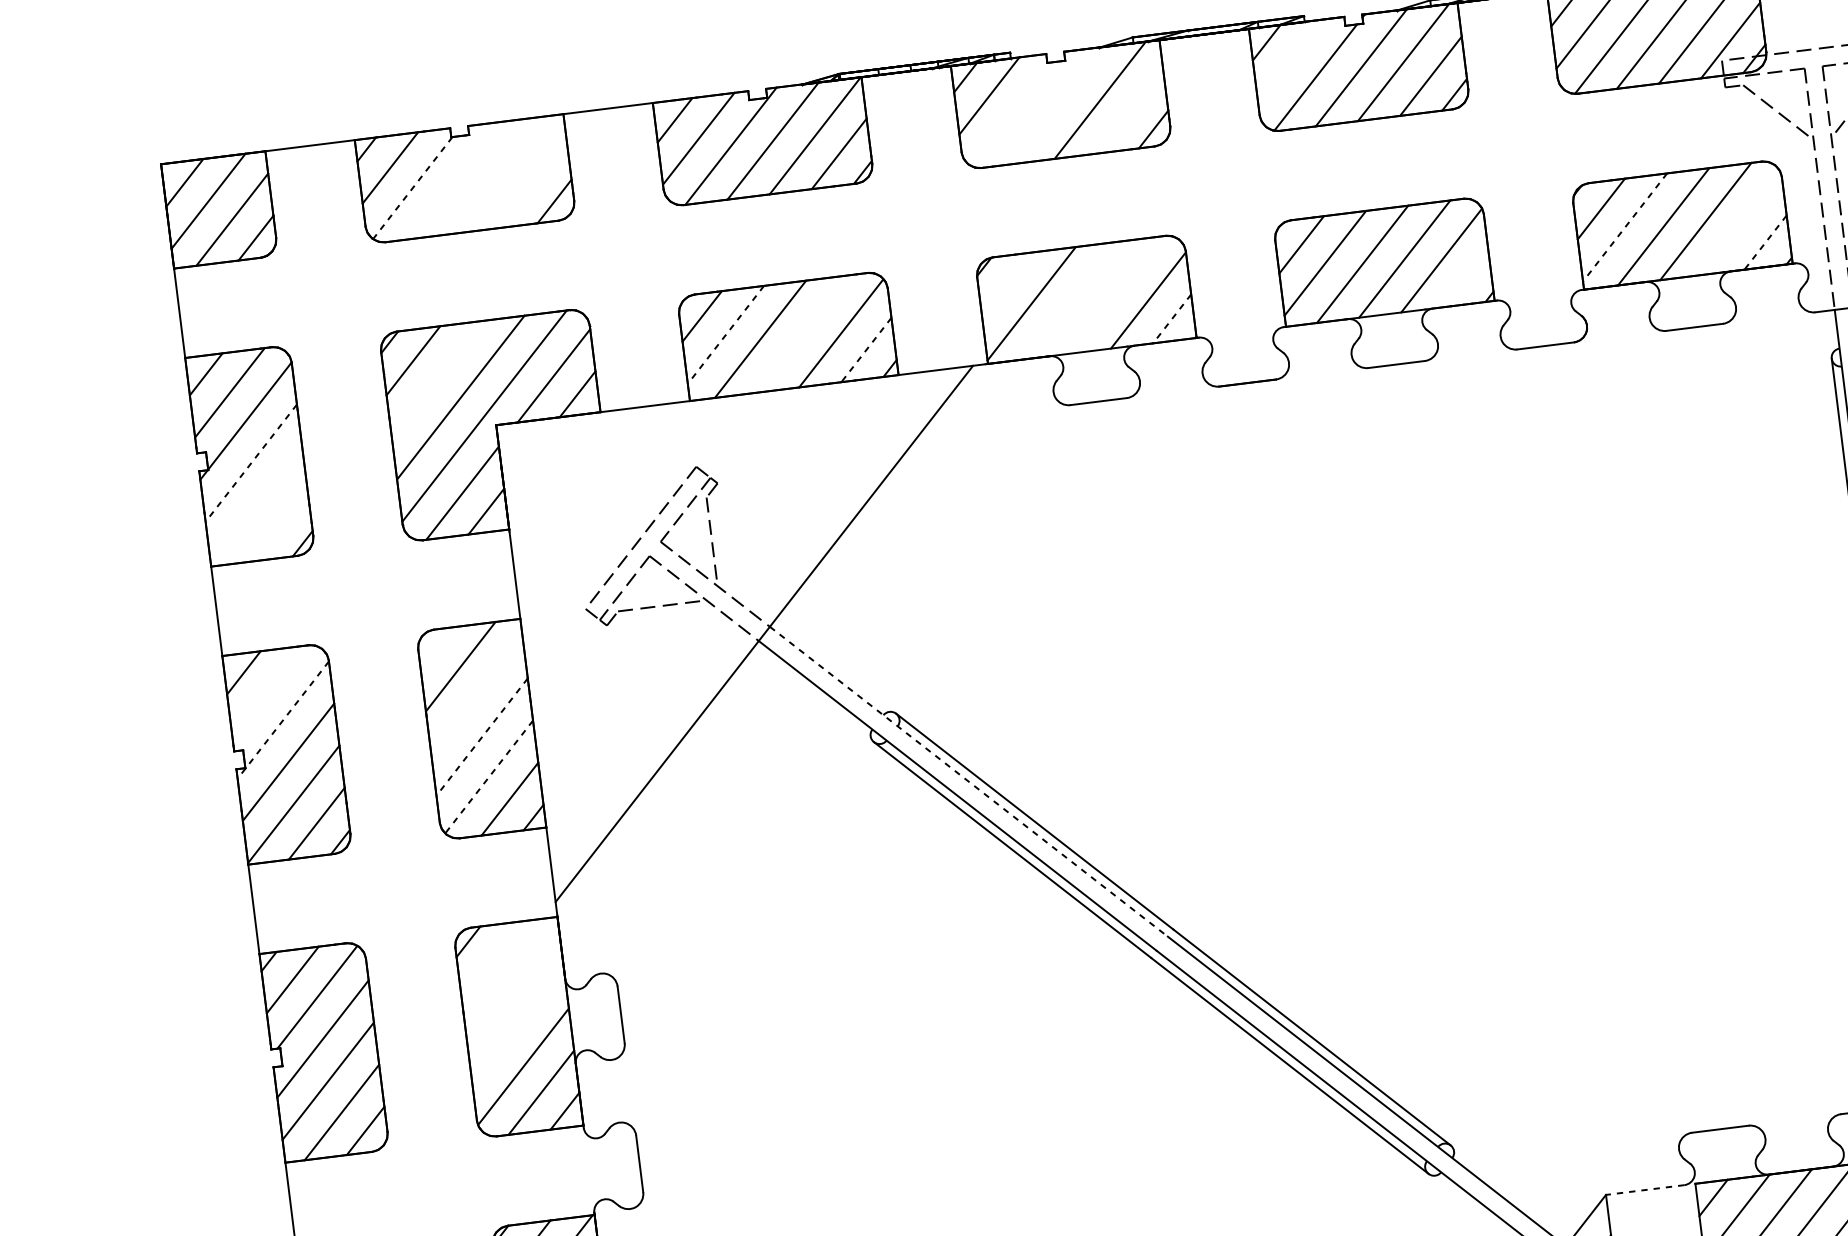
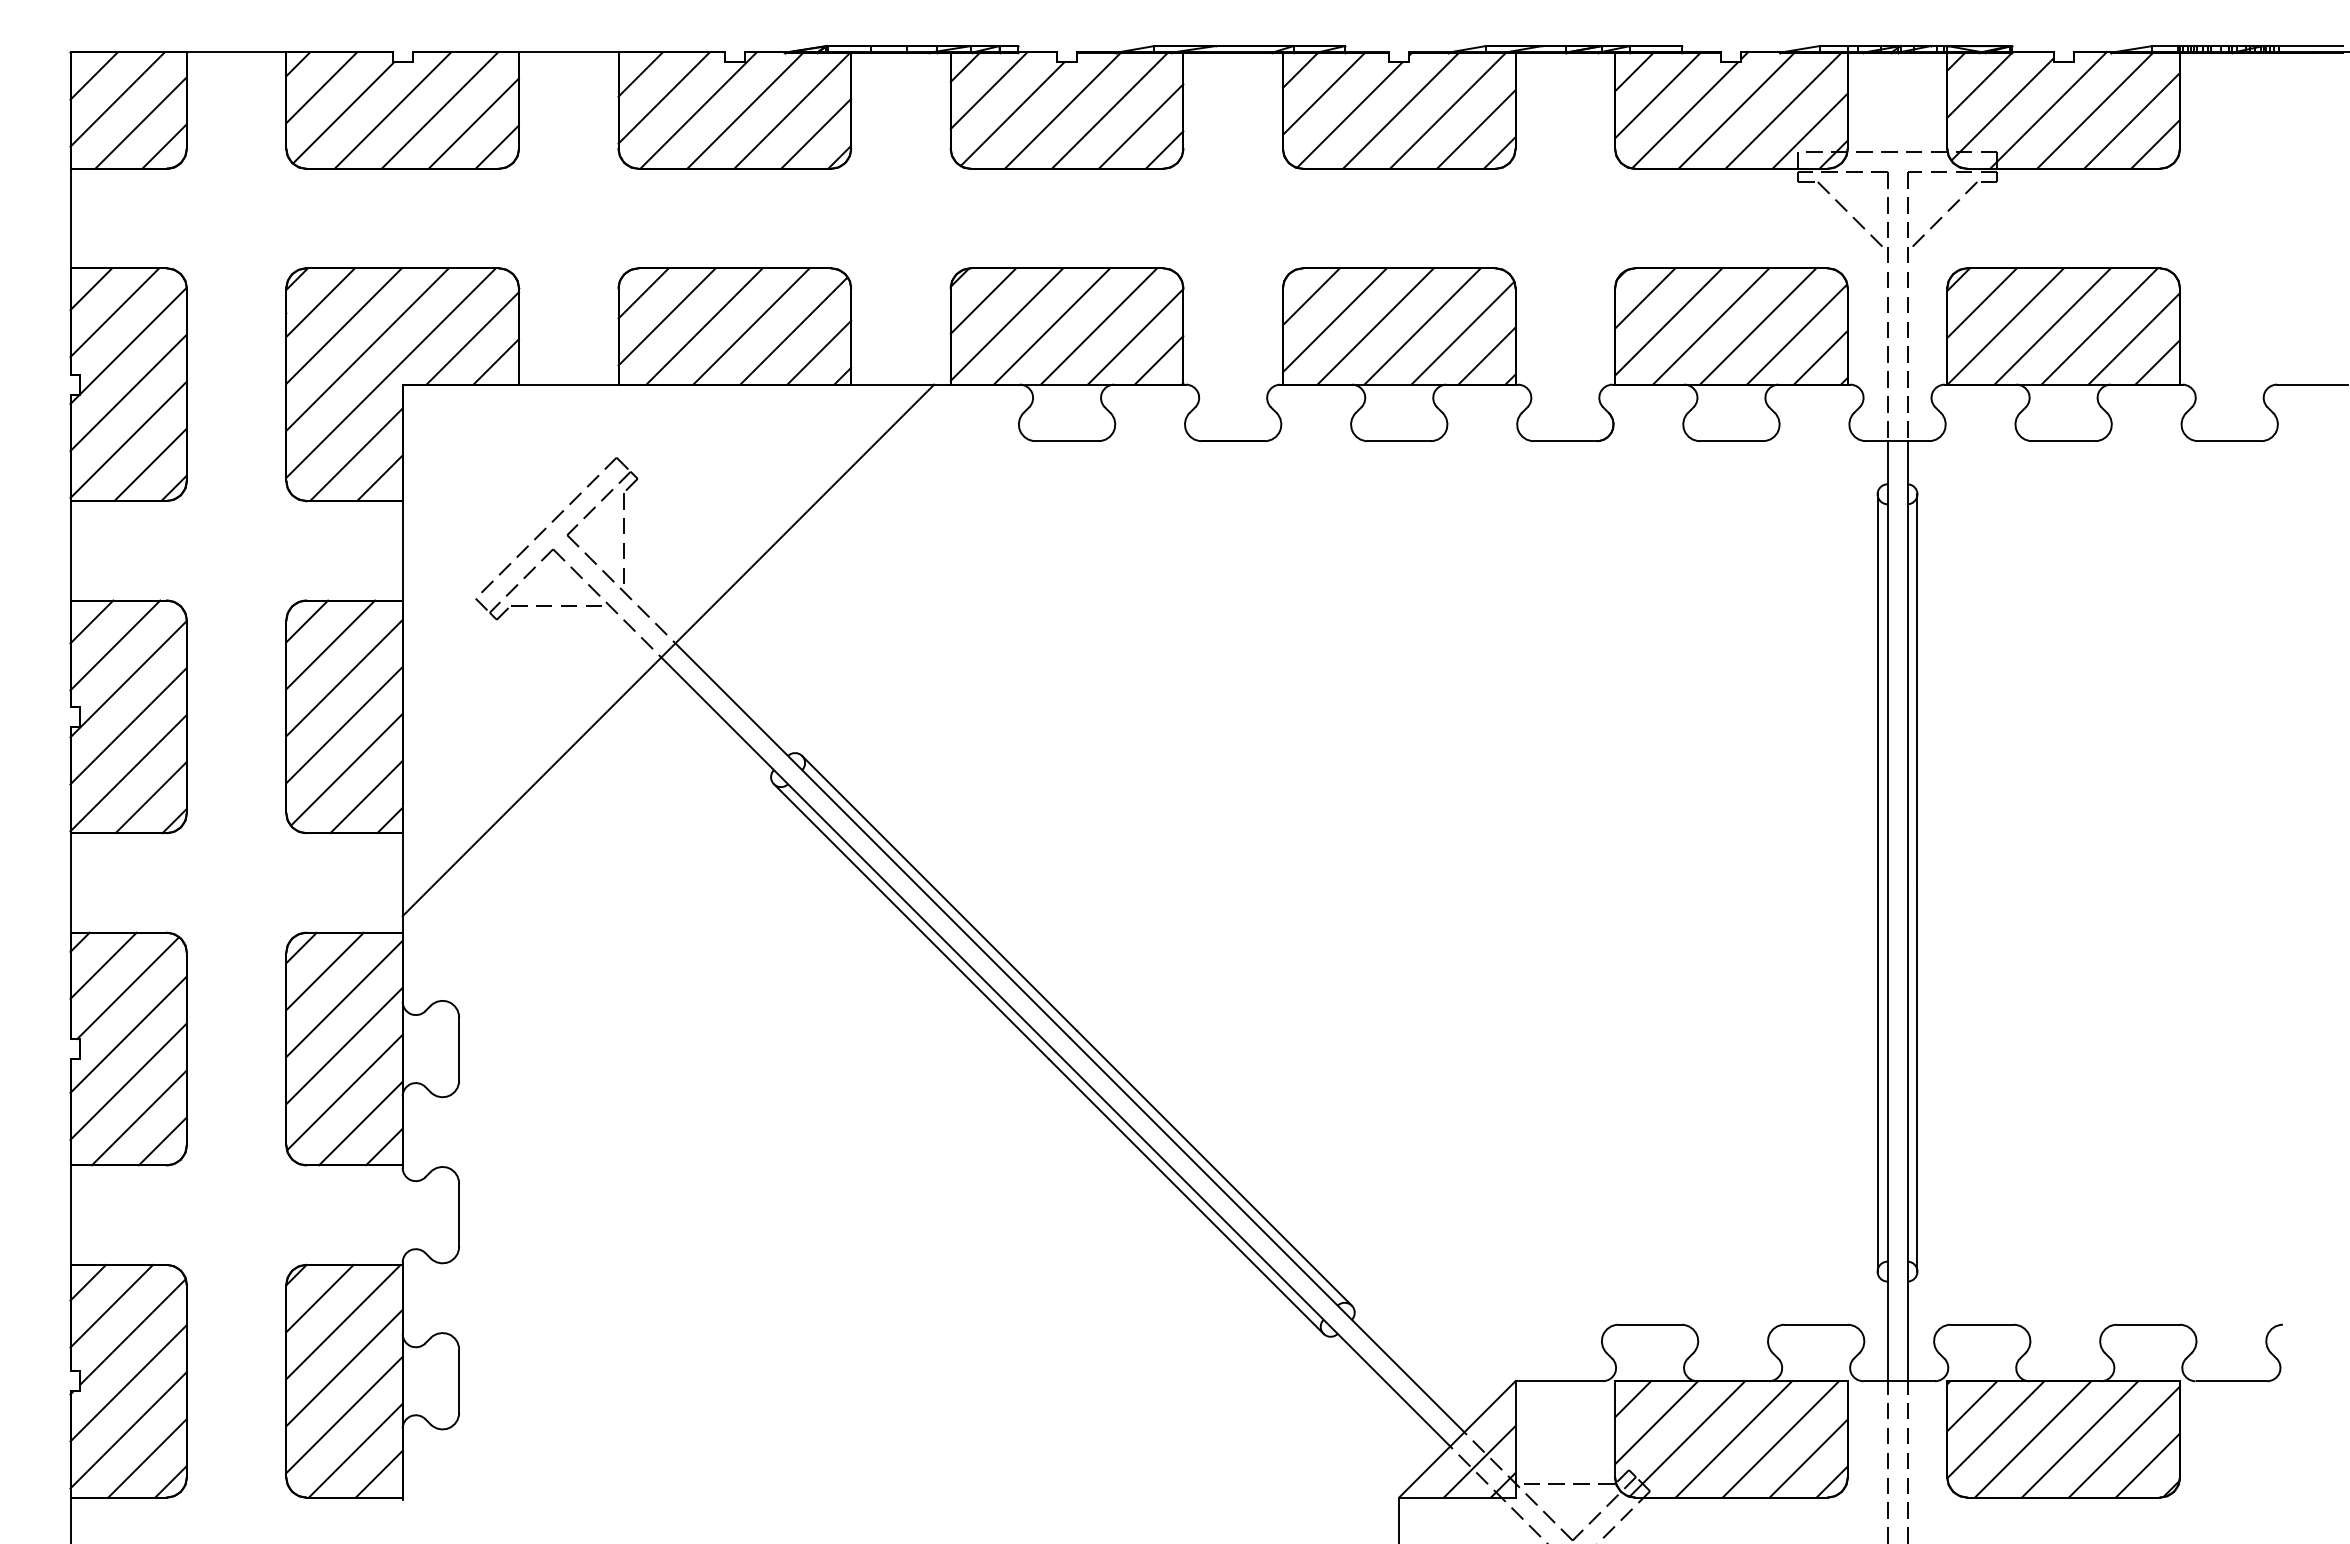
line: (1289, 61) -> (1323, 93), added
line: (1057, 105) -> (1062, 110), added
line: (1129, 111) -> (1140, 126), added
line: (1013, 113) -> (1012, 113), added
line: (498, 175) -> (439, 110), added
line: (456, 180) -> (392, 110), added
line: (530, 182) -> (473, 123), added
line: (412, 188) -> (343, 113), dashed -> solid
line: (1741, 224) -> (1796, 334), added
line: (1624, 227) -> (1668, 321), dashed -> solid
line: (1765, 243) -> (1820, 358), dashed -> solid
line: (1465, 277) -> (1486, 355), added
line: (1007, 284) -> (983, 300), added
line: (1114, 295) -> (1098, 326), added
line: (1071, 300) -> (1051, 326), added
line: (1171, 319) -> (1158, 360), dashed -> solid
line: (726, 334) -> (667, 316), dashed -> solid
line: (802, 334) -> (751, 326), added
line: (865, 350) -> (818, 353), dashed -> solid
line: (436, 378) -> (343, 325), added
line: (251, 463) -> (128, 393), dashed -> solid
line: (256, 505) -> (128, 439), added
line: (278, 524) -> (150, 464), added
line: (437, 648) -> (307, 621), added
line: (267, 691) -> (115, 645), added
line: (476, 694) -> (344, 677), added
line: (283, 720) -> (128, 679), dashed -> solid
line: (482, 737) -> (344, 725), dashed -> solid
line: (488, 776) -> (346, 769), dashed -> solid
line: (968, 781) -> (872, 840), dashed -> solid
line: (491, 960) -> (324, 971), added
line: (512, 982) -> (344, 998), added
line: (517, 1024) -> (344, 1045), added
line: (1645, 1190) -> (1559, 1381), dashed -> solid

